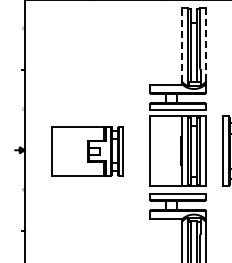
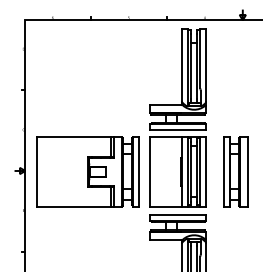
line: (182, 44) -> (182, 65), dashed -> solid
line: (206, 44) -> (206, 65), dashed -> solid
part: (87, 150) -> (87, 171), size x1.43

